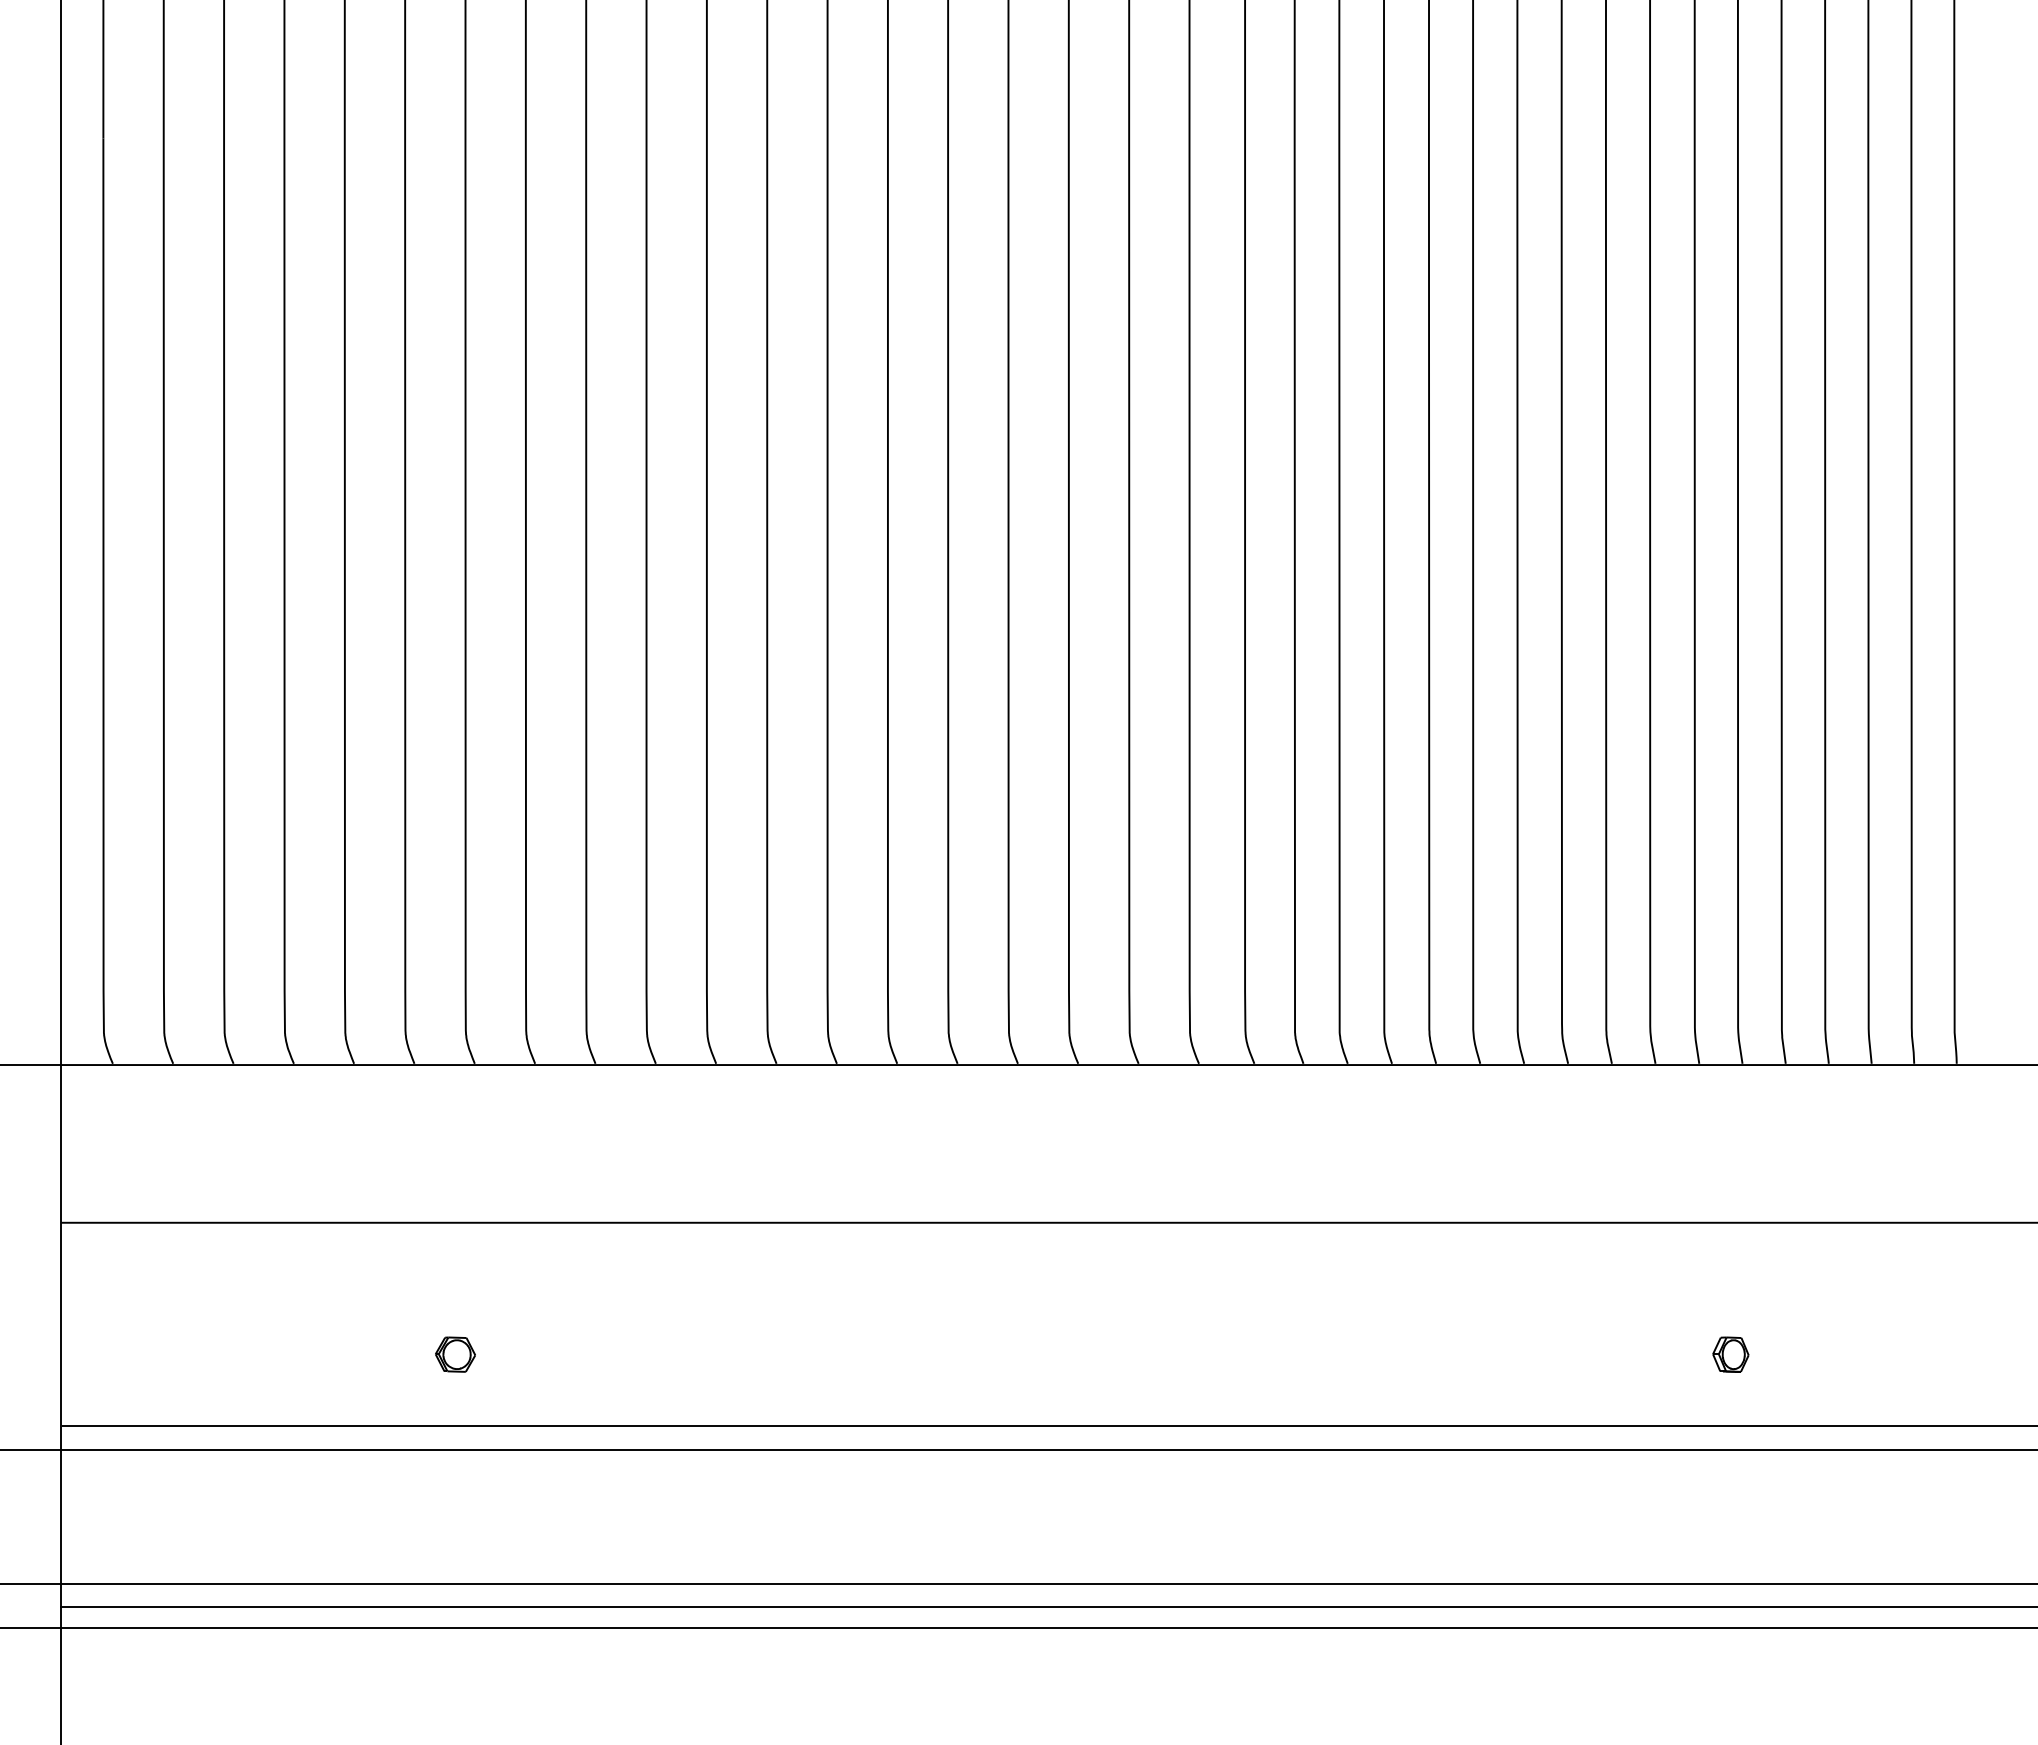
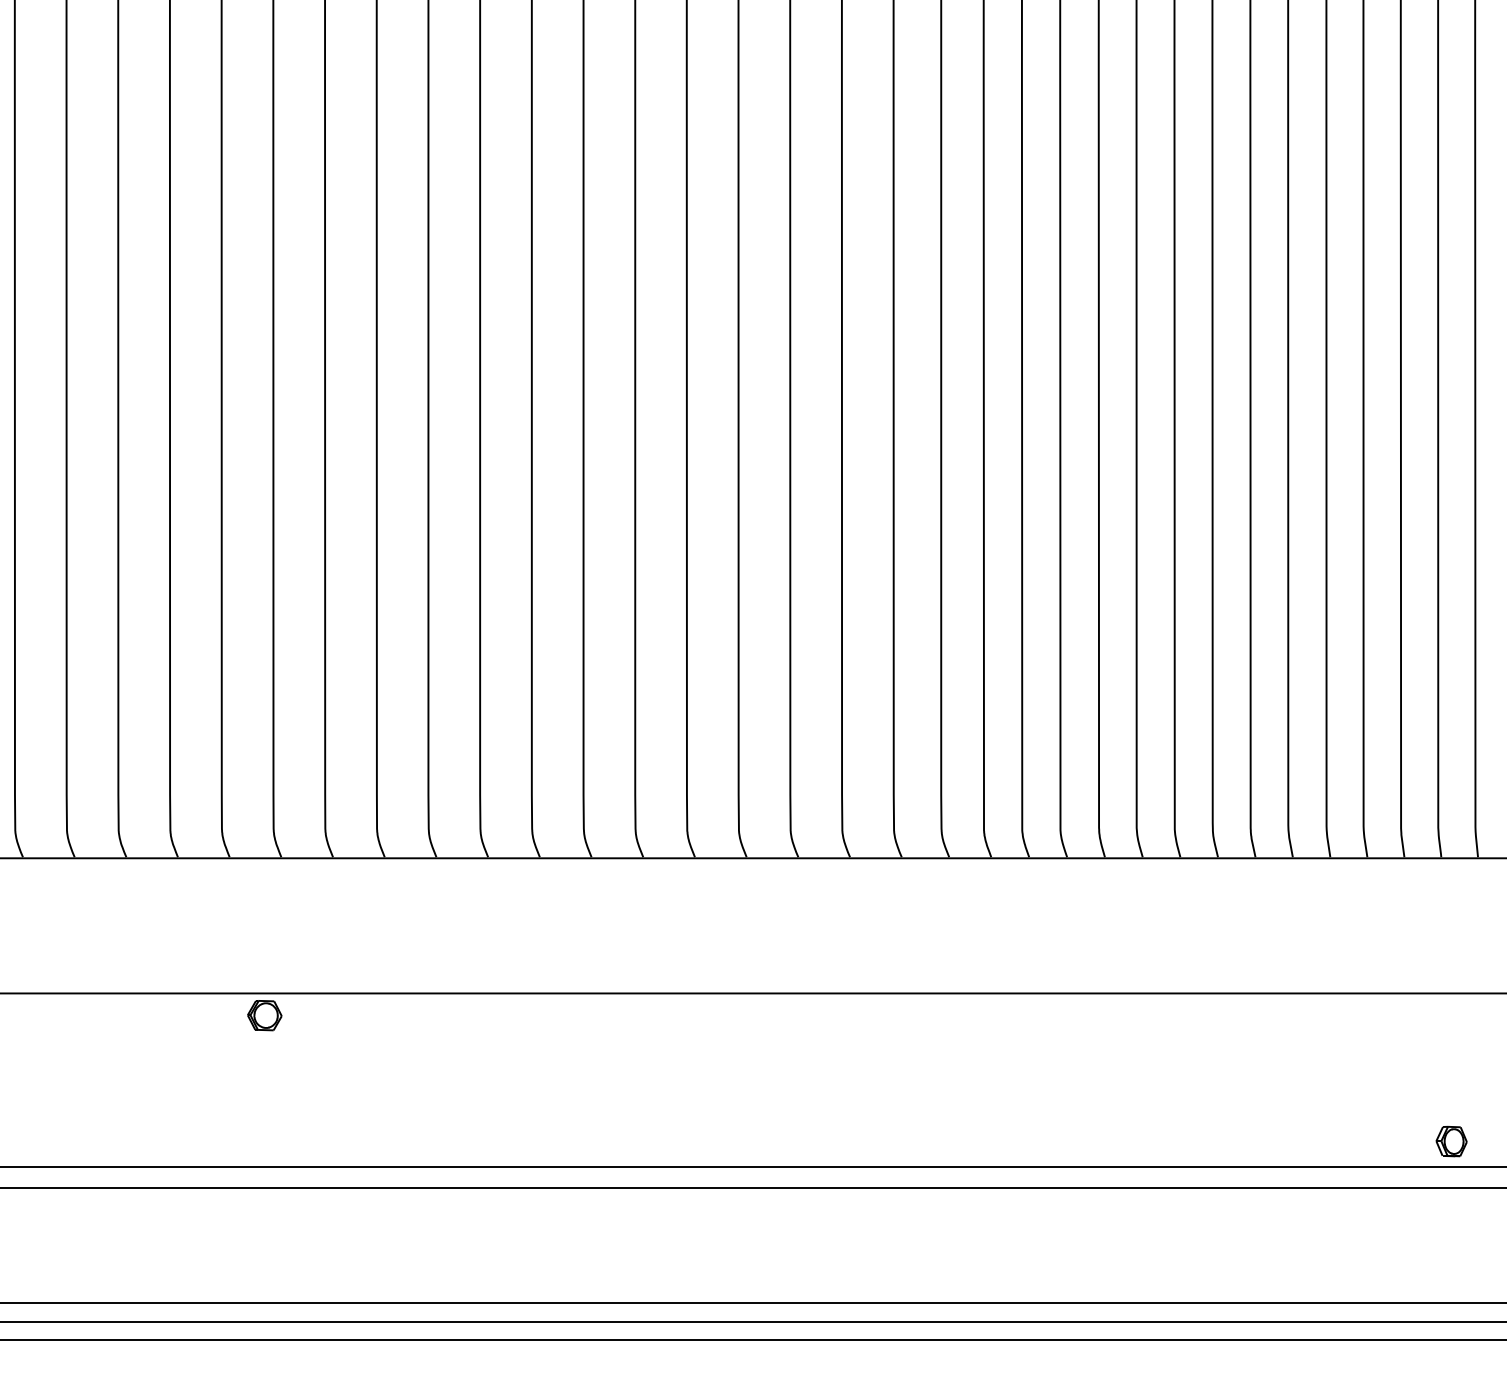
part: (455, 1354) -> (264, 1015), moved
part: (1730, 1354) -> (1451, 1141), moved

